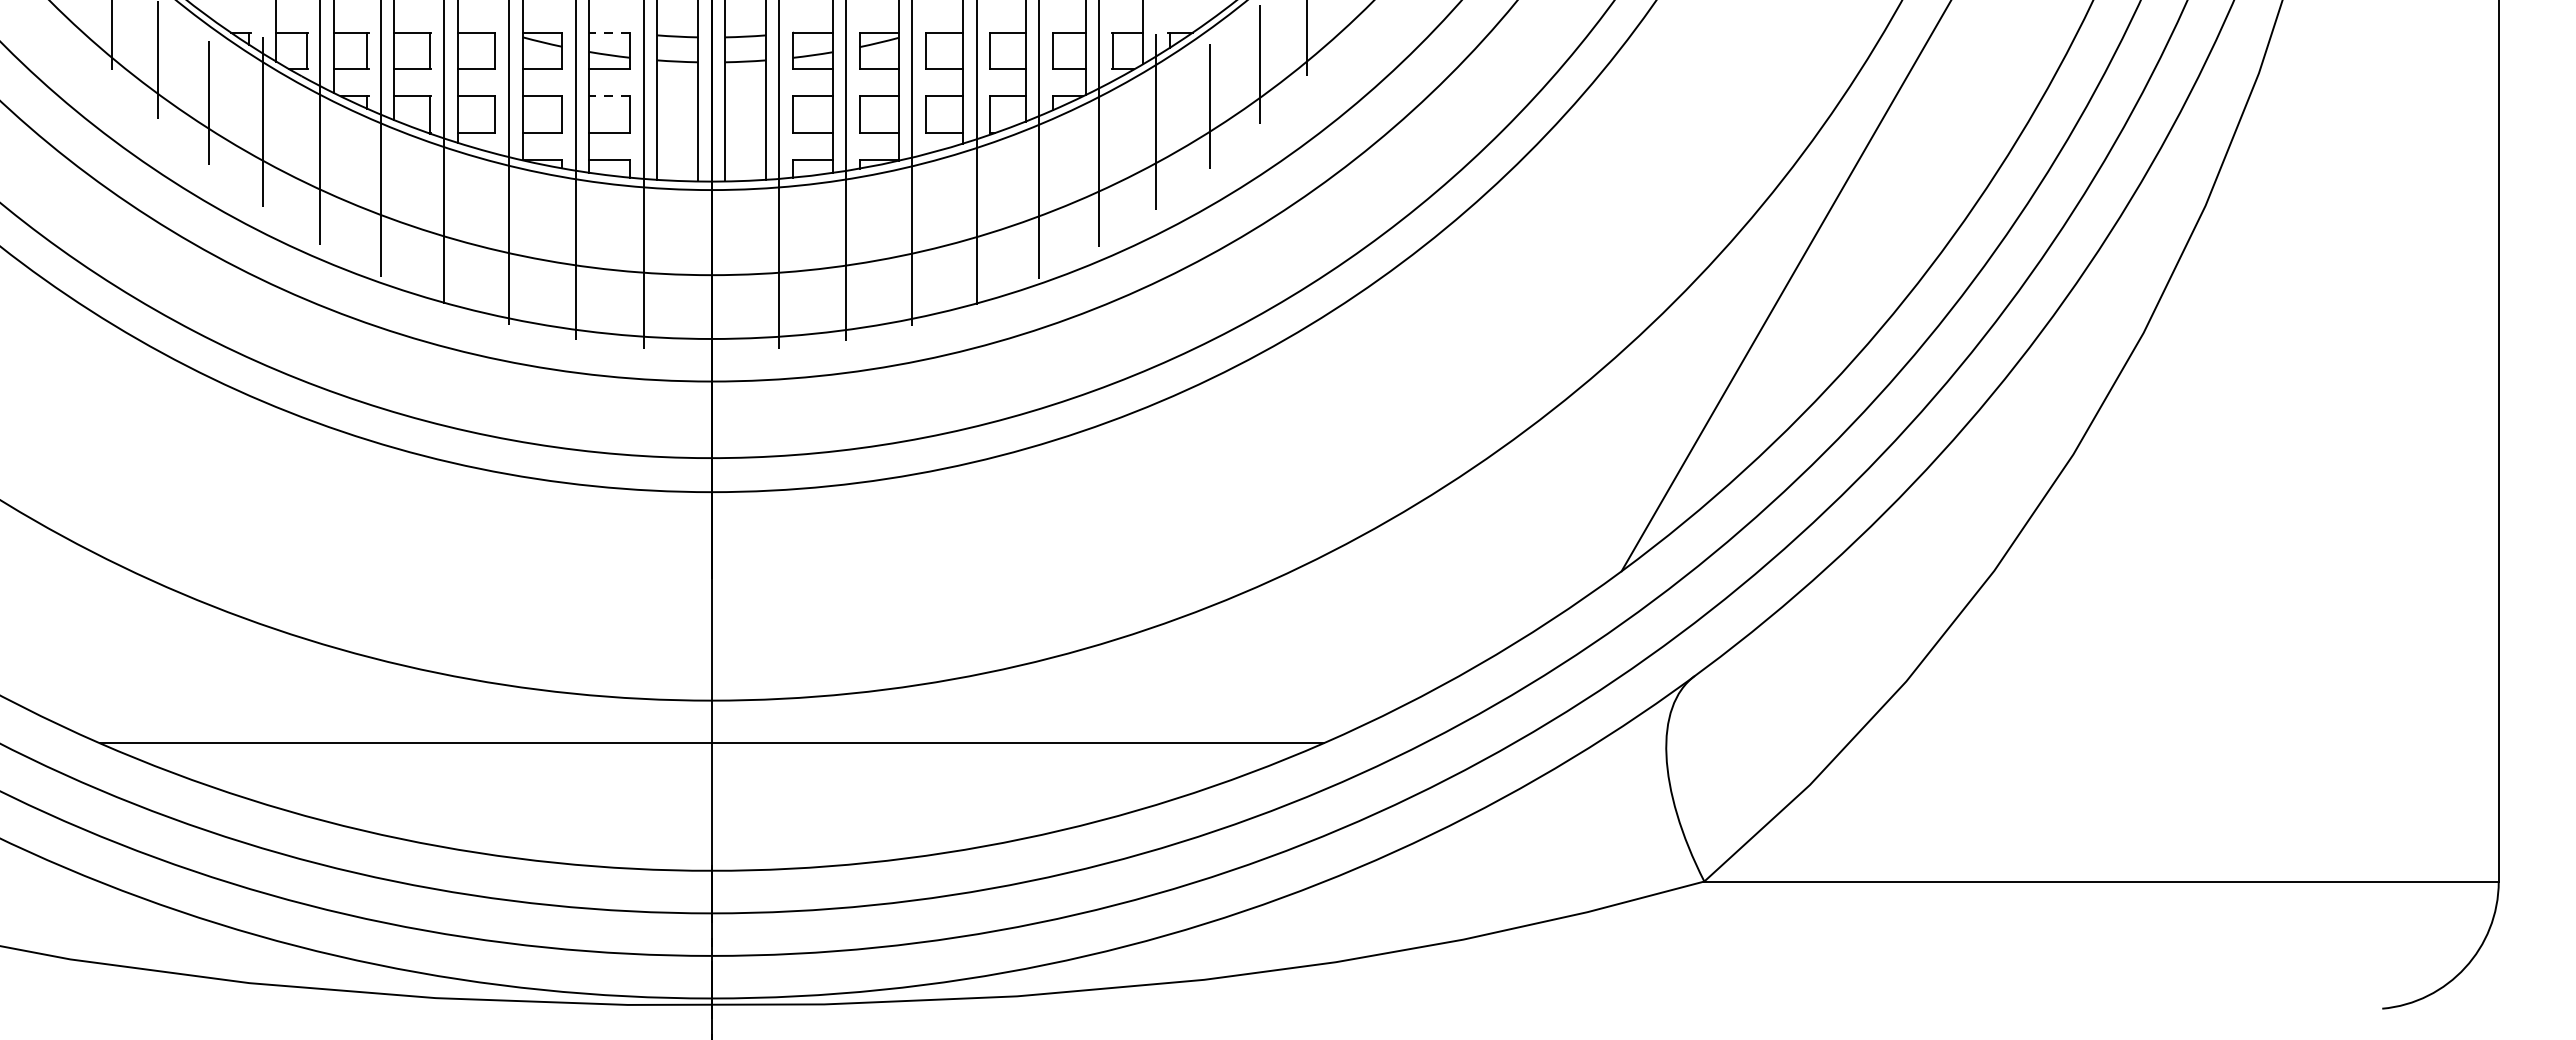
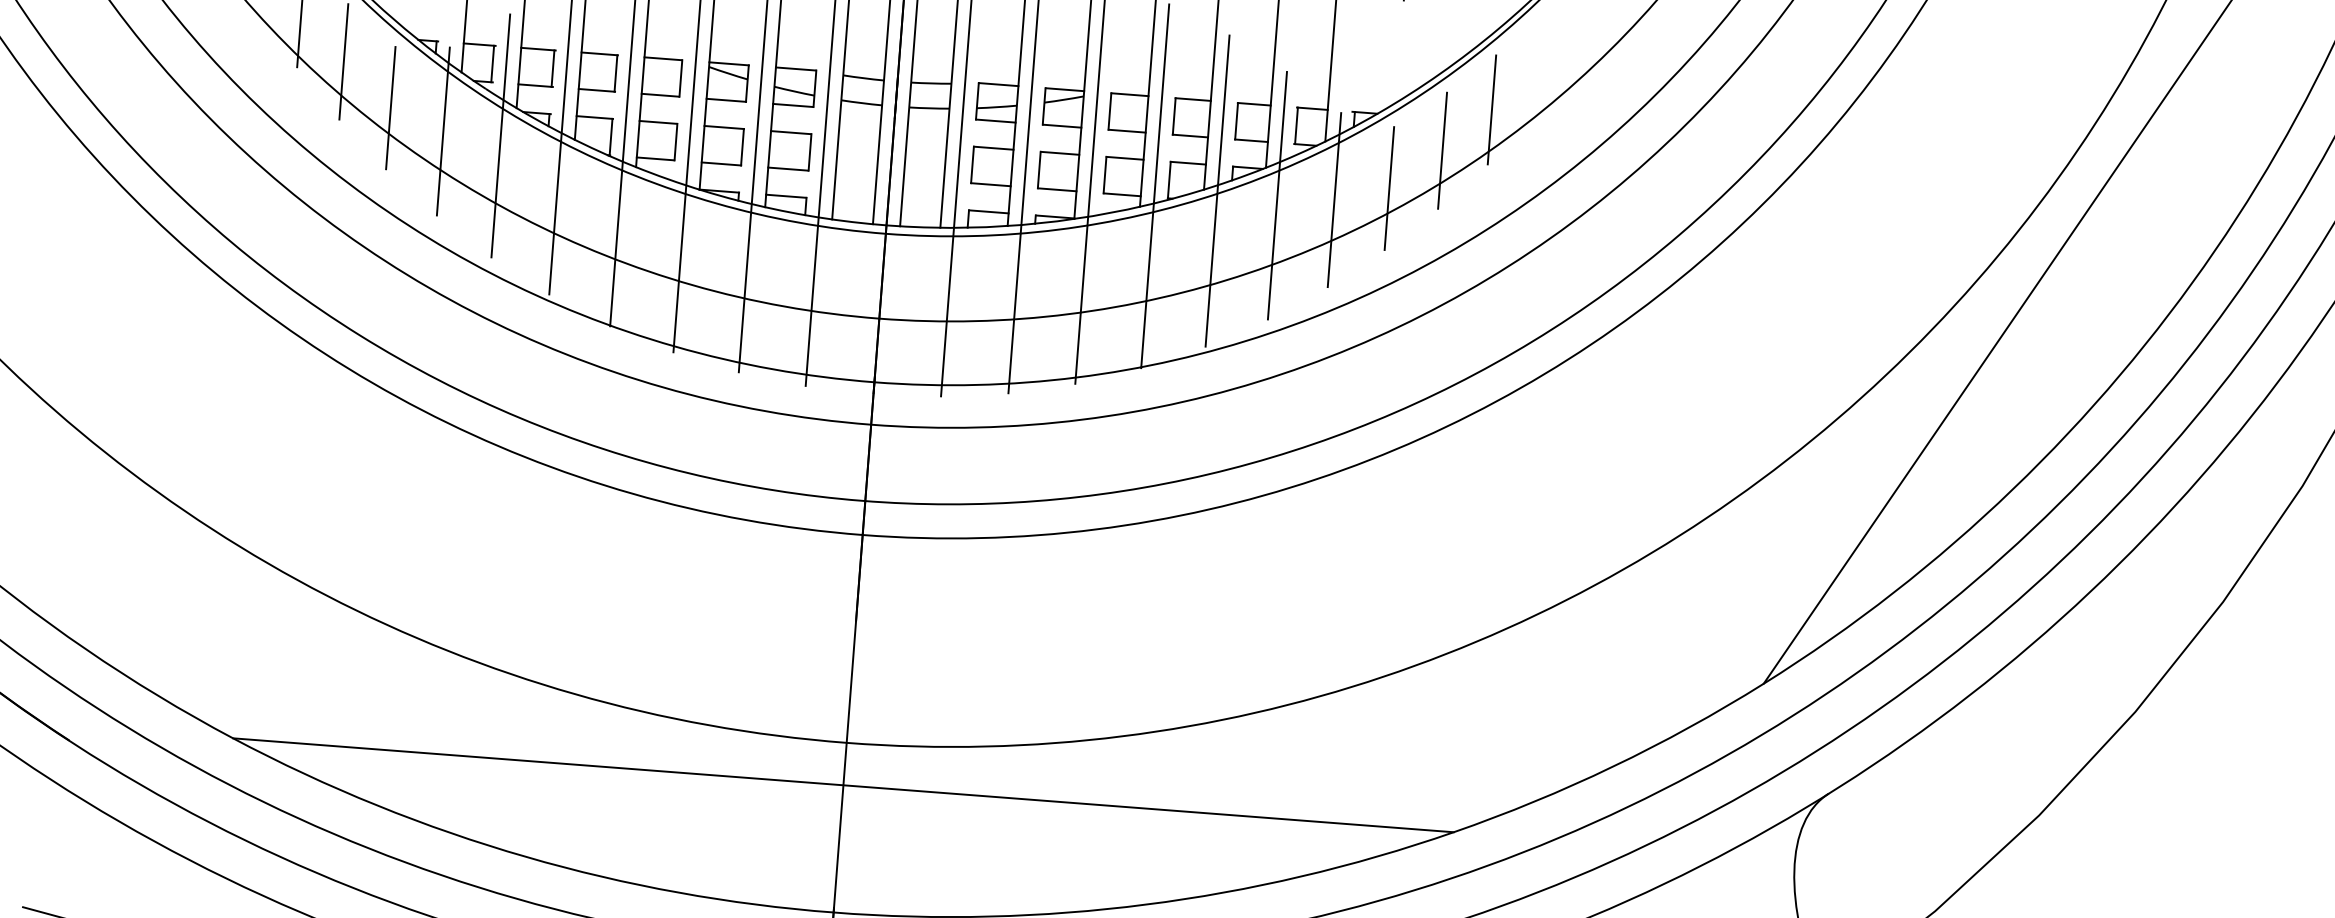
line: (609, 32) -> (795, 68), dashed -> solid
line: (609, 96) -> (791, 132), dashed -> solid

